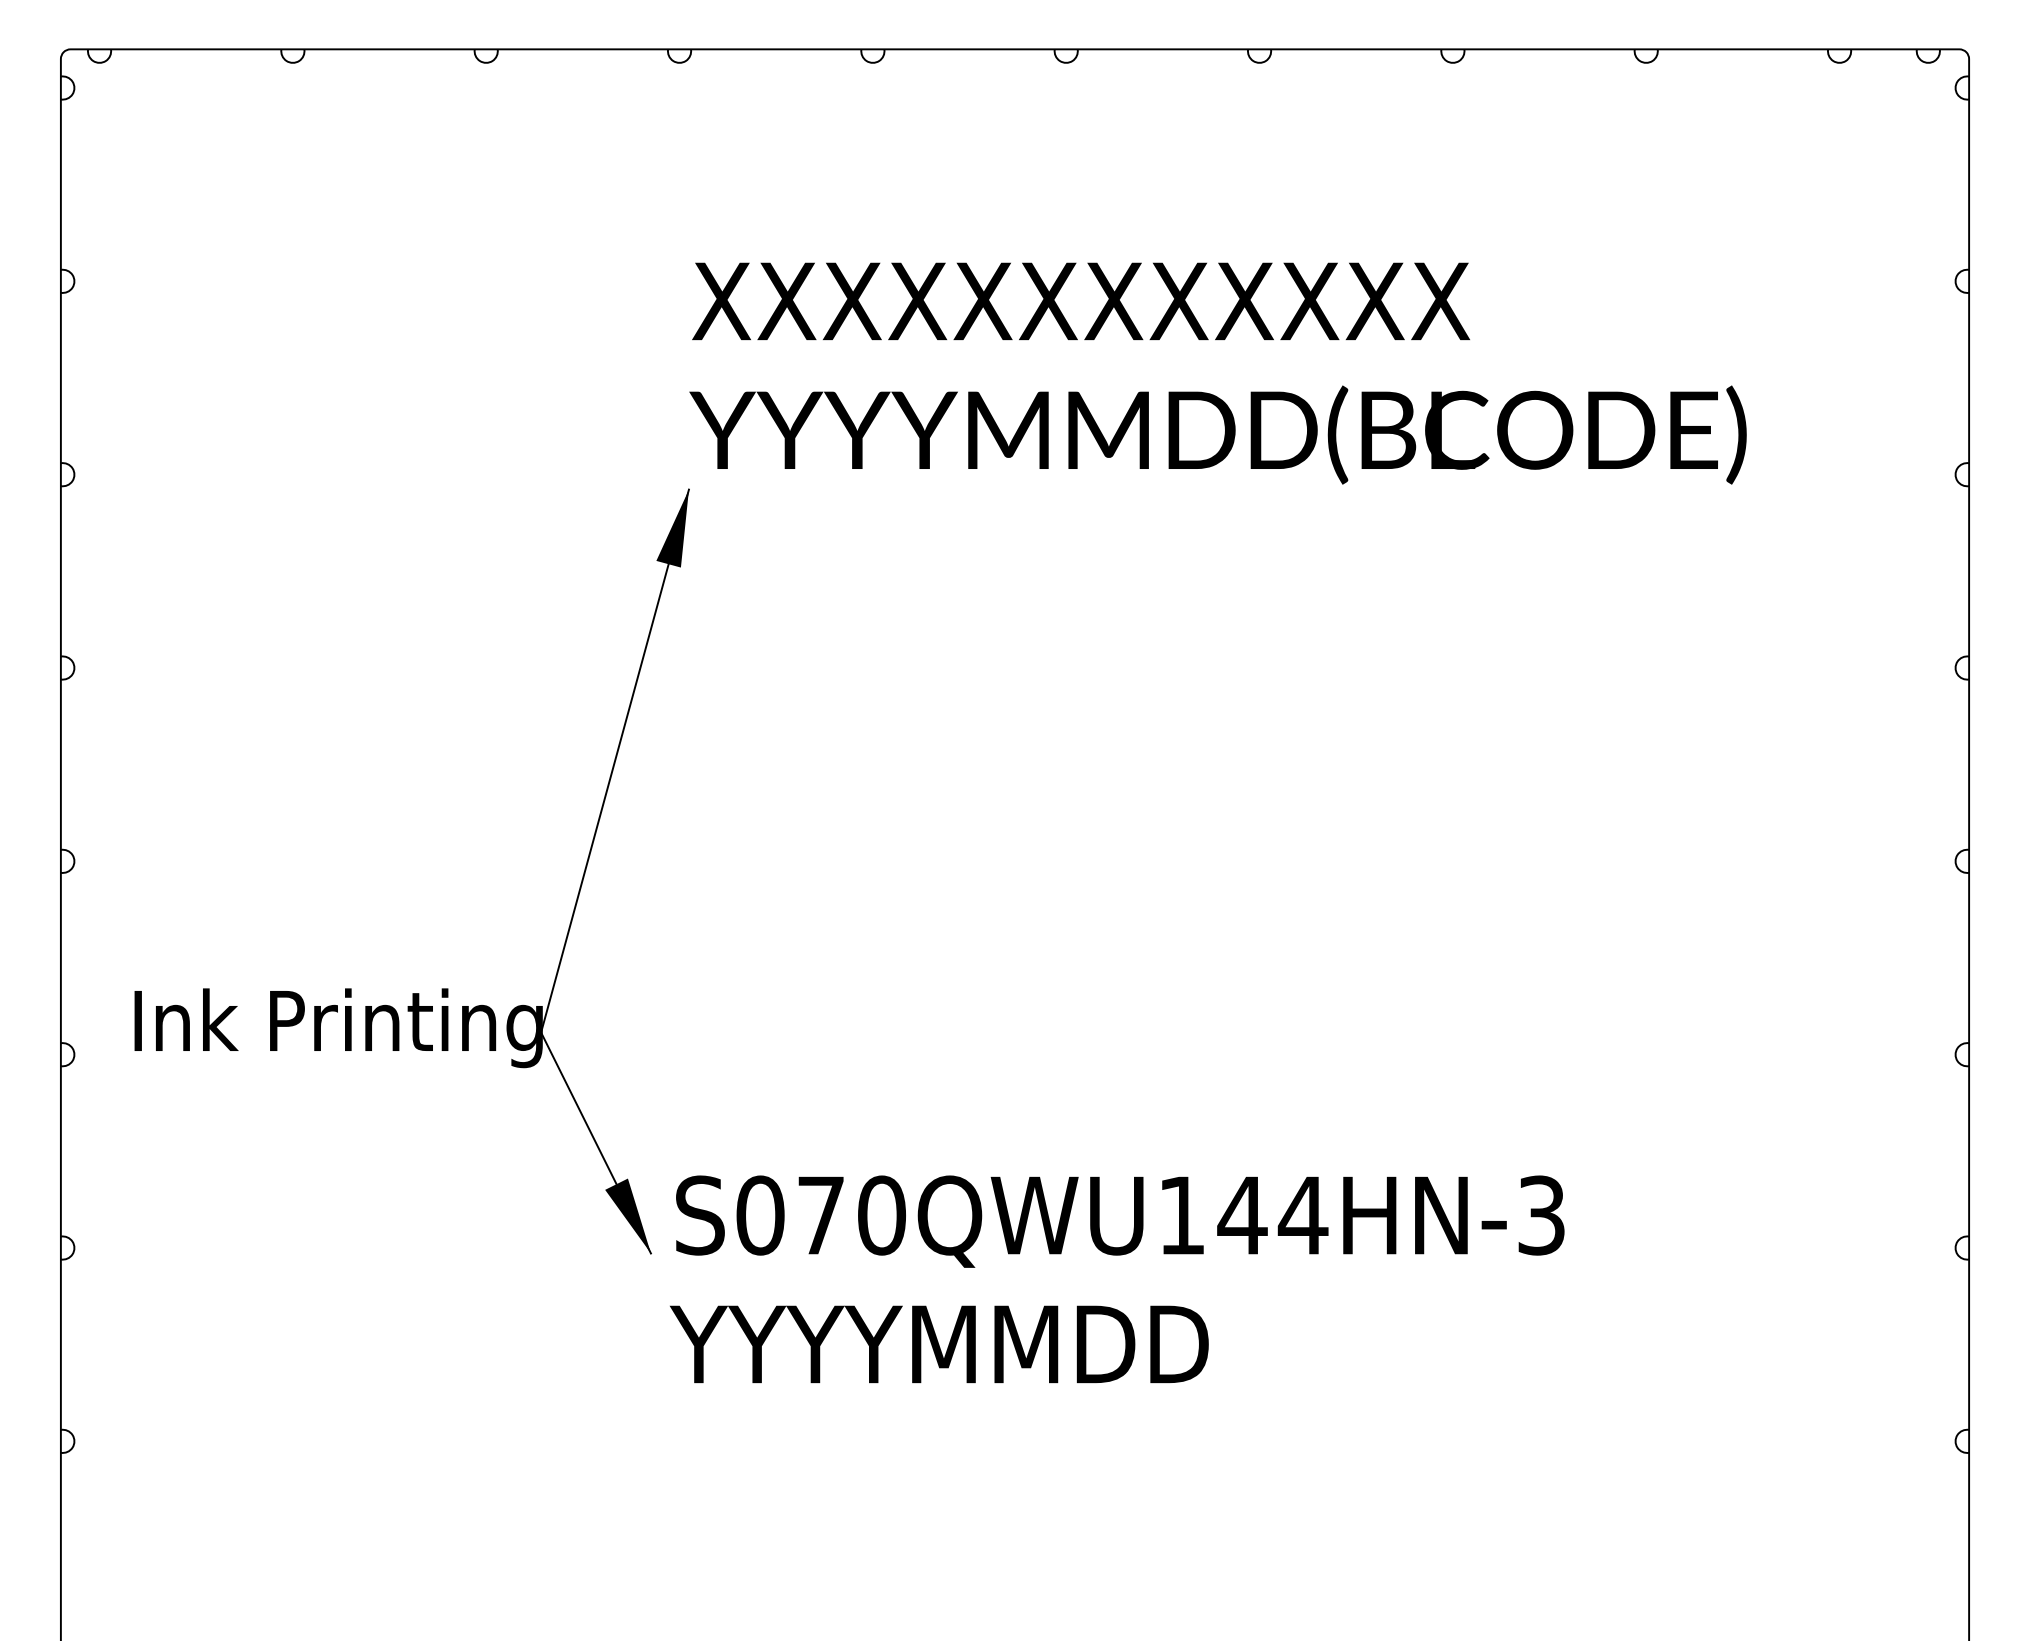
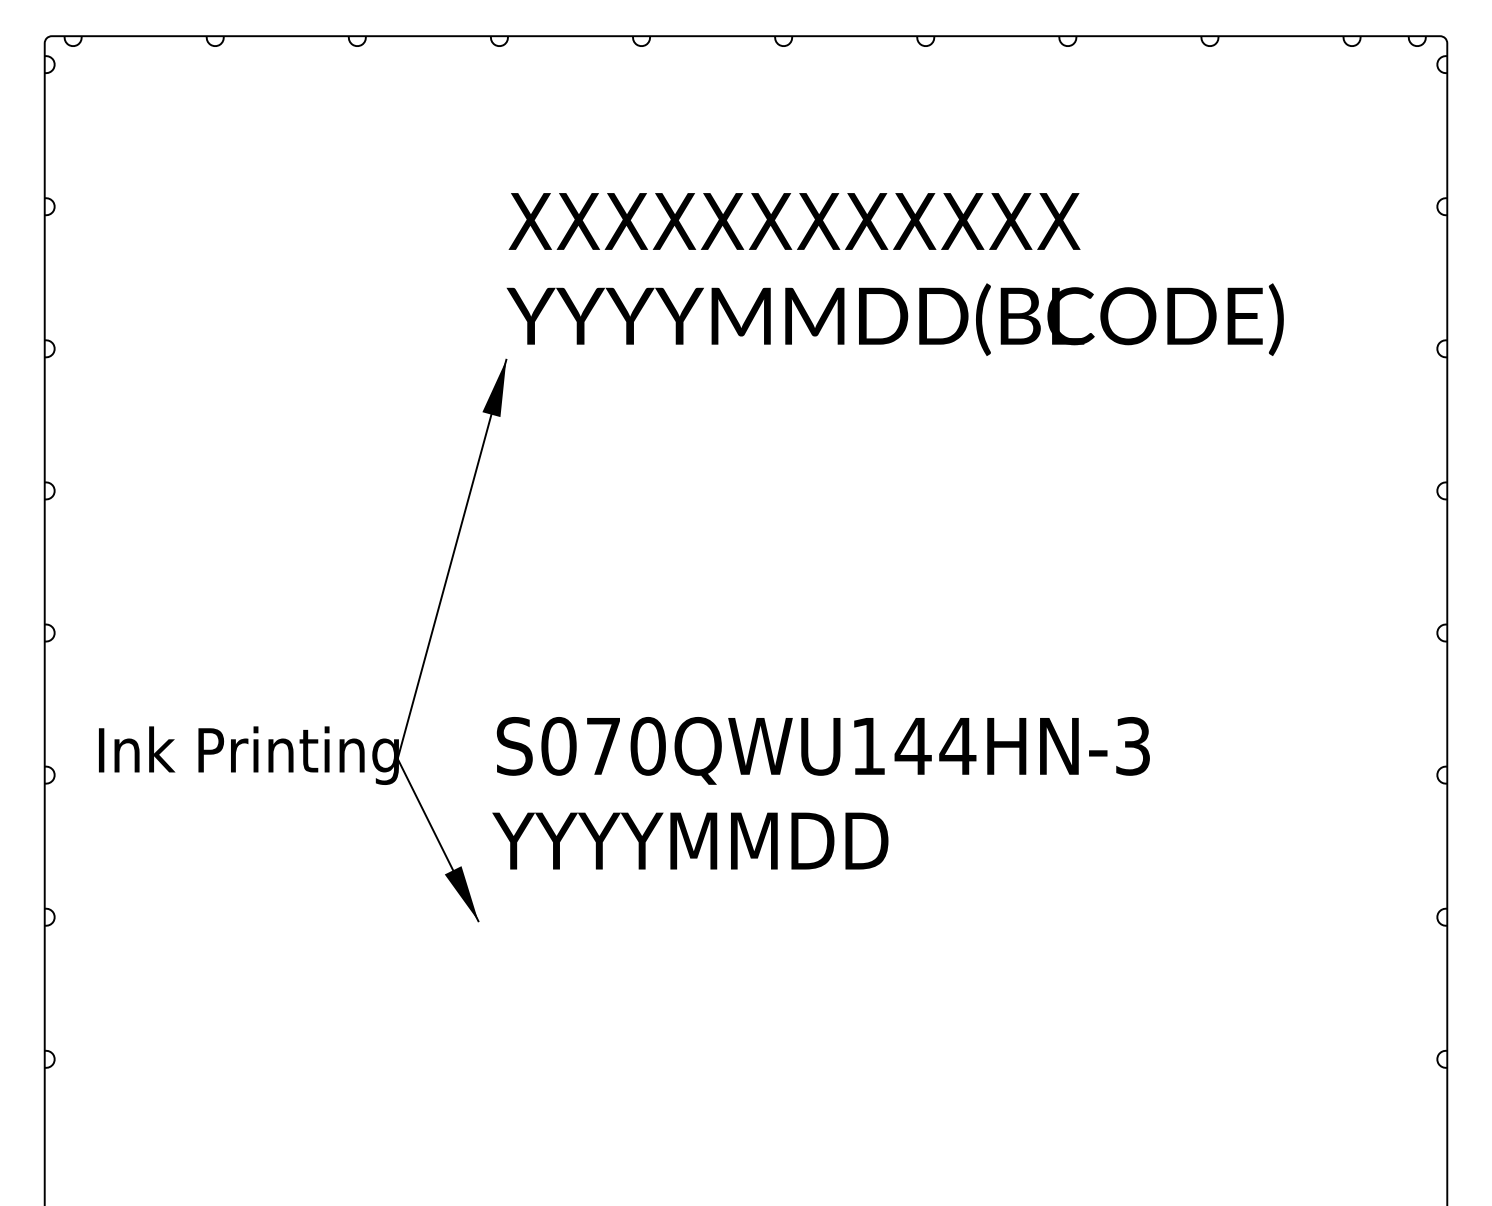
text: (1117, 1279) -> (821, 793), moved

